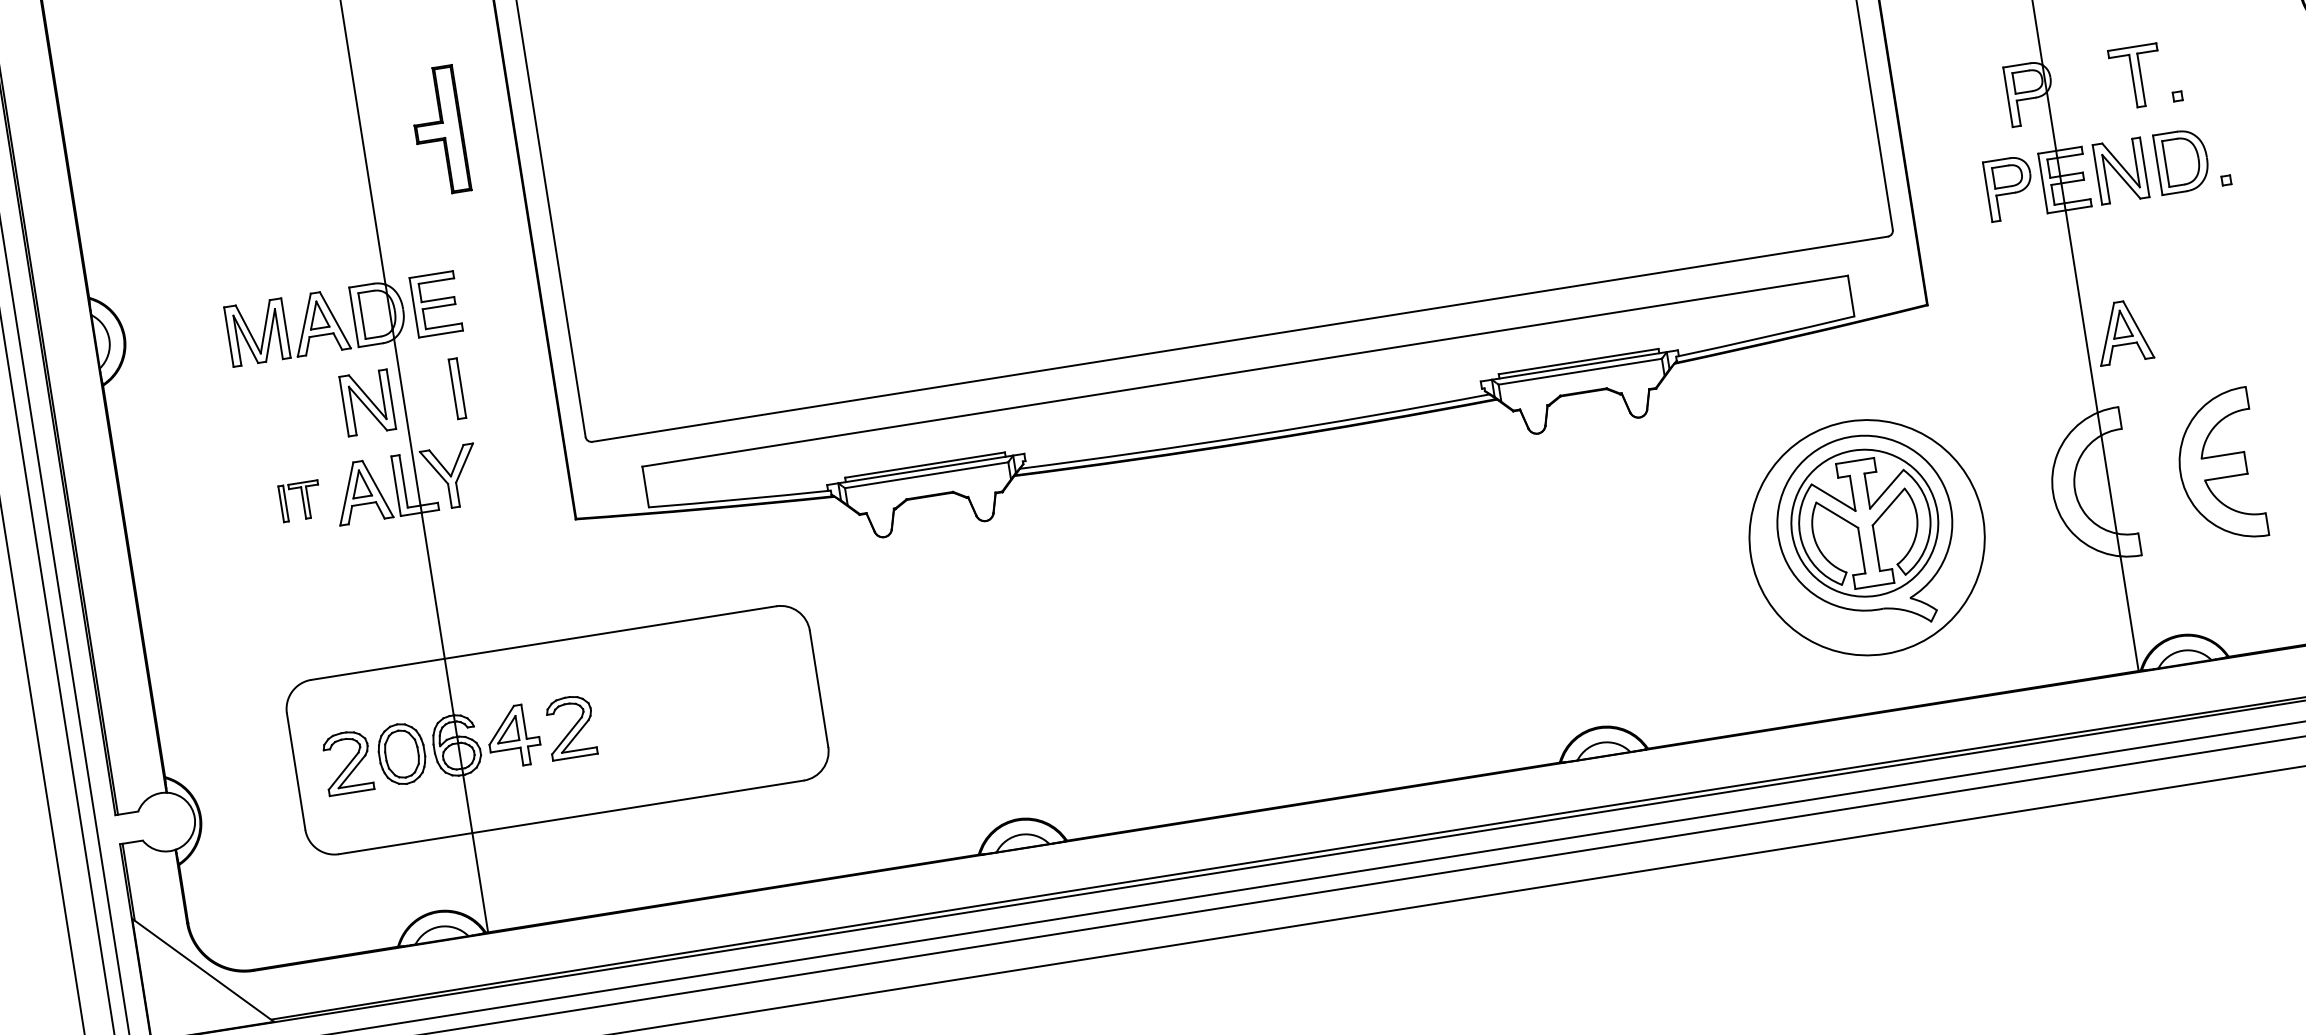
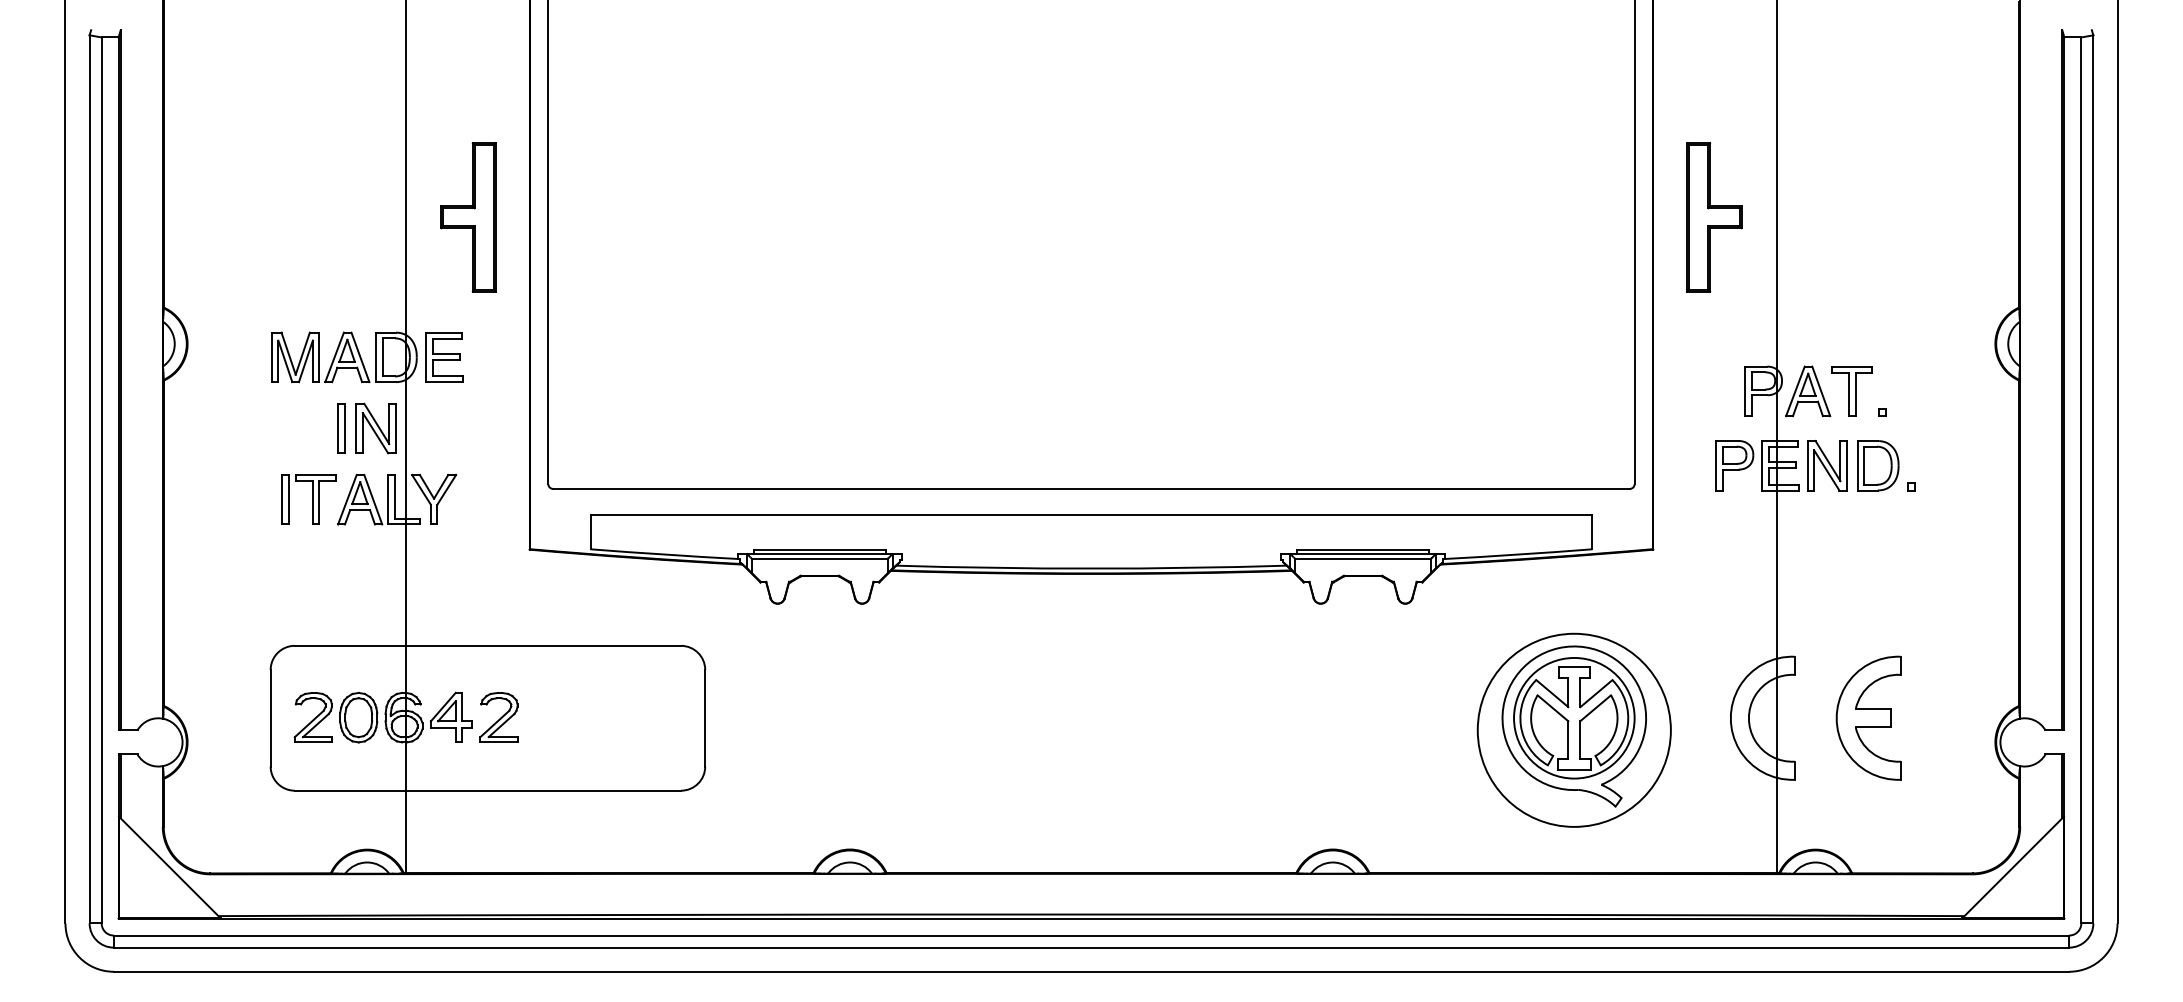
part: (438, 131) -> (468, 217), size x1.43
part: (2123, 332) -> (1808, 391), moved
part: (457, 388) -> (341, 428), moved
part: (299, 501) -> (308, 499), size x1.67

